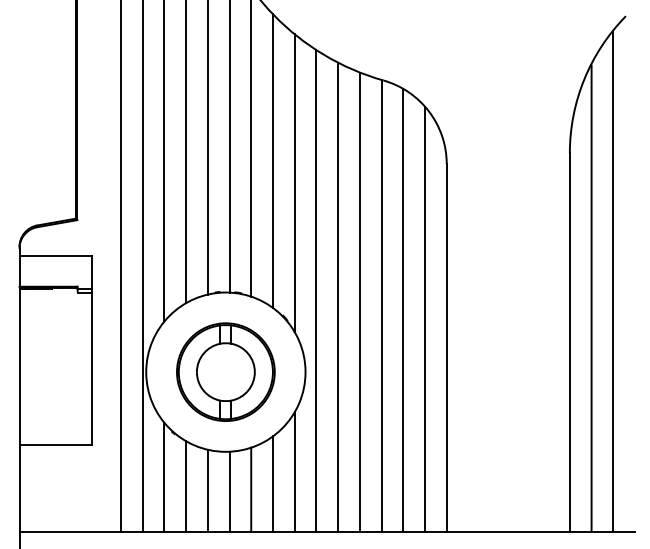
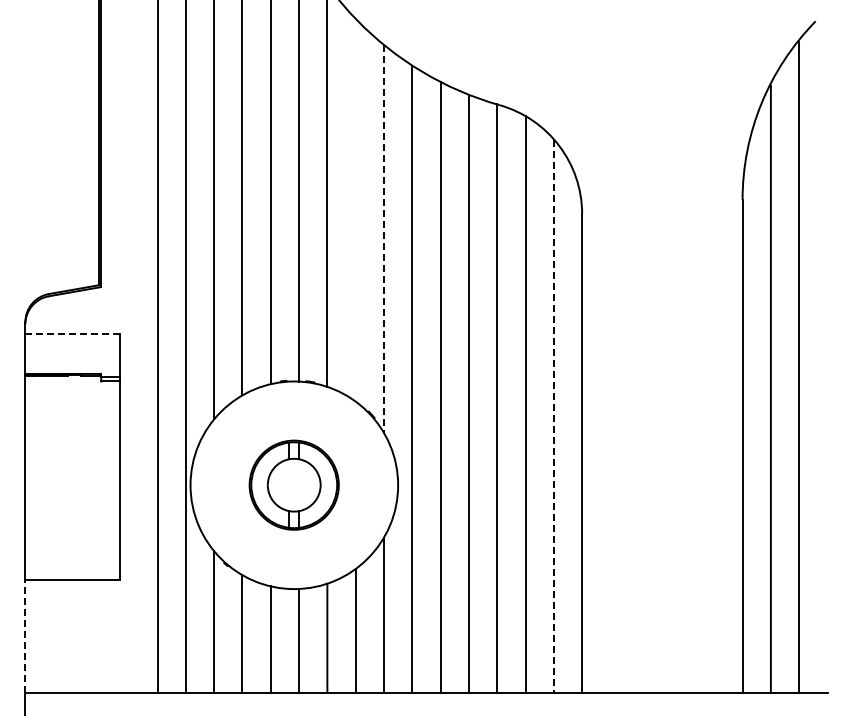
line: (272, 160) -> (355, 209), removed
line: (294, 182) -> (383, 238), solid -> dashed
line: (56, 256) -> (73, 334), solid -> dashed
line: (424, 319) -> (553, 416), solid -> dashed
part: (225, 371) -> (293, 484), size x0.7
line: (19, 488) -> (25, 636), solid -> dashed

